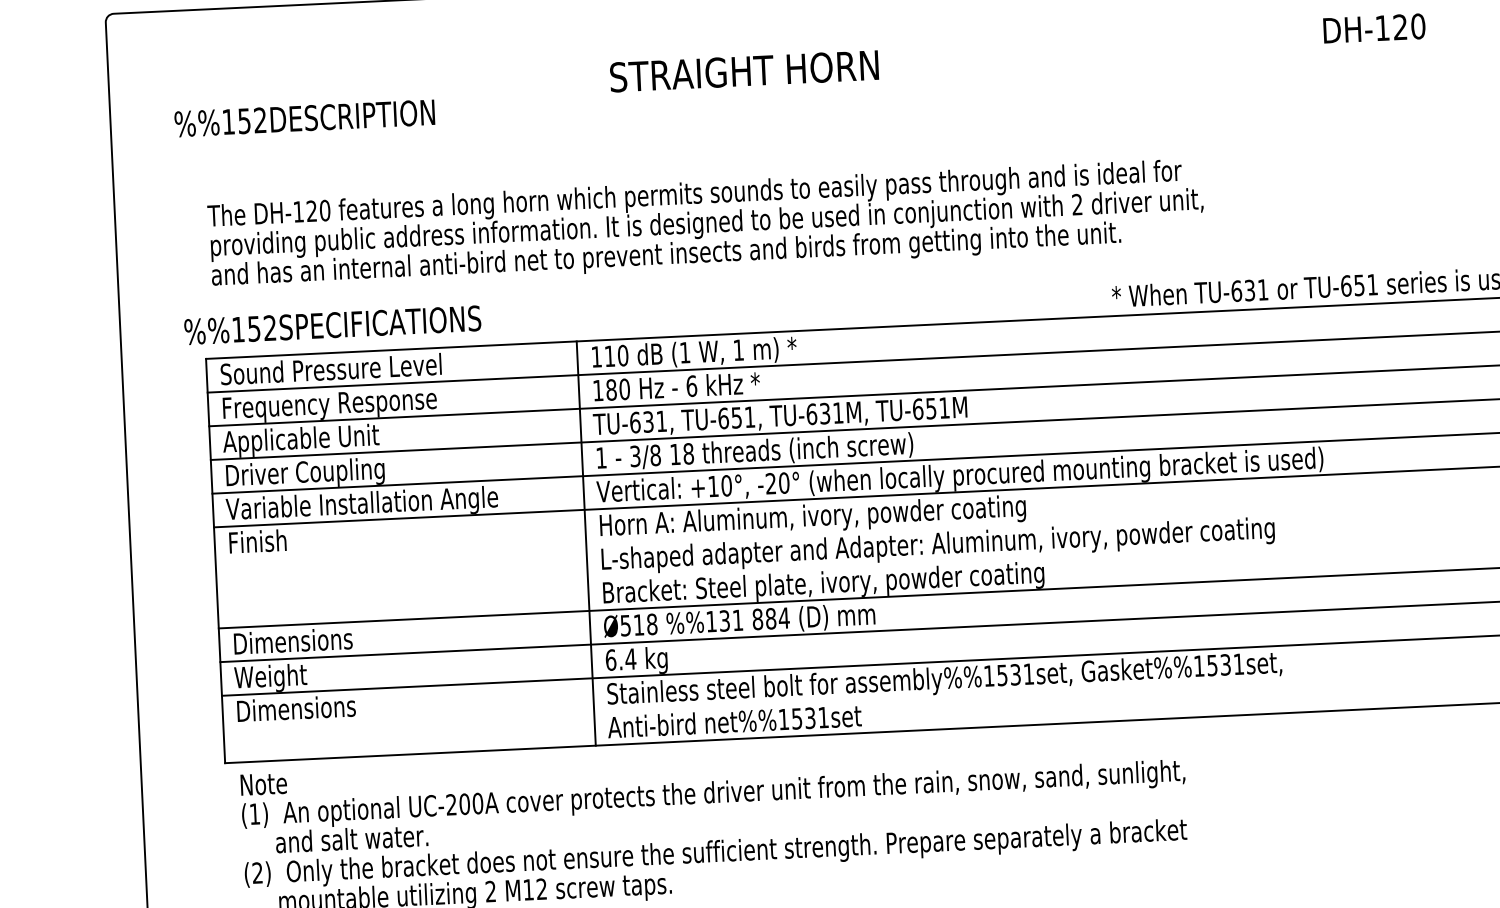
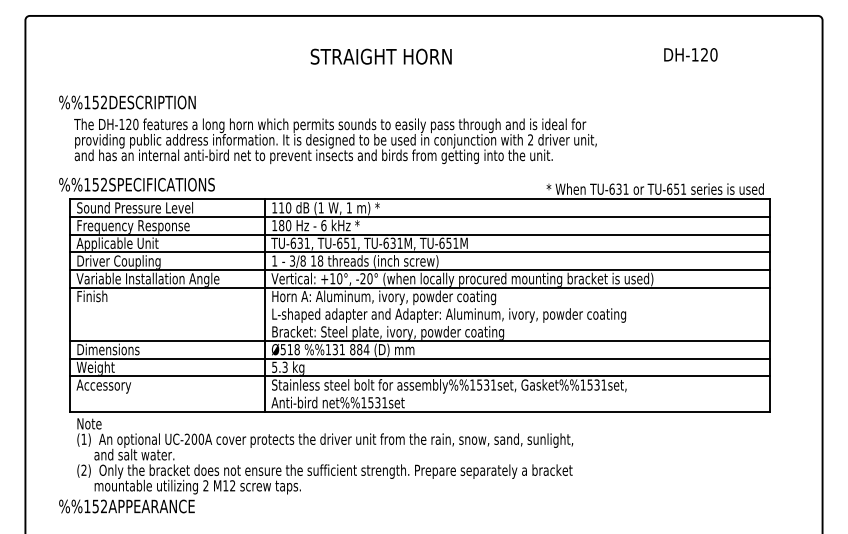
text: (742, 70) -> (380, 56), moved
text: (304, 118) -> (127, 102), moved
text: (620, 658) -> (279, 366), 6.4 -> 5.3
text: (294, 711) -> (107, 386), Dimensions -> Accessory

